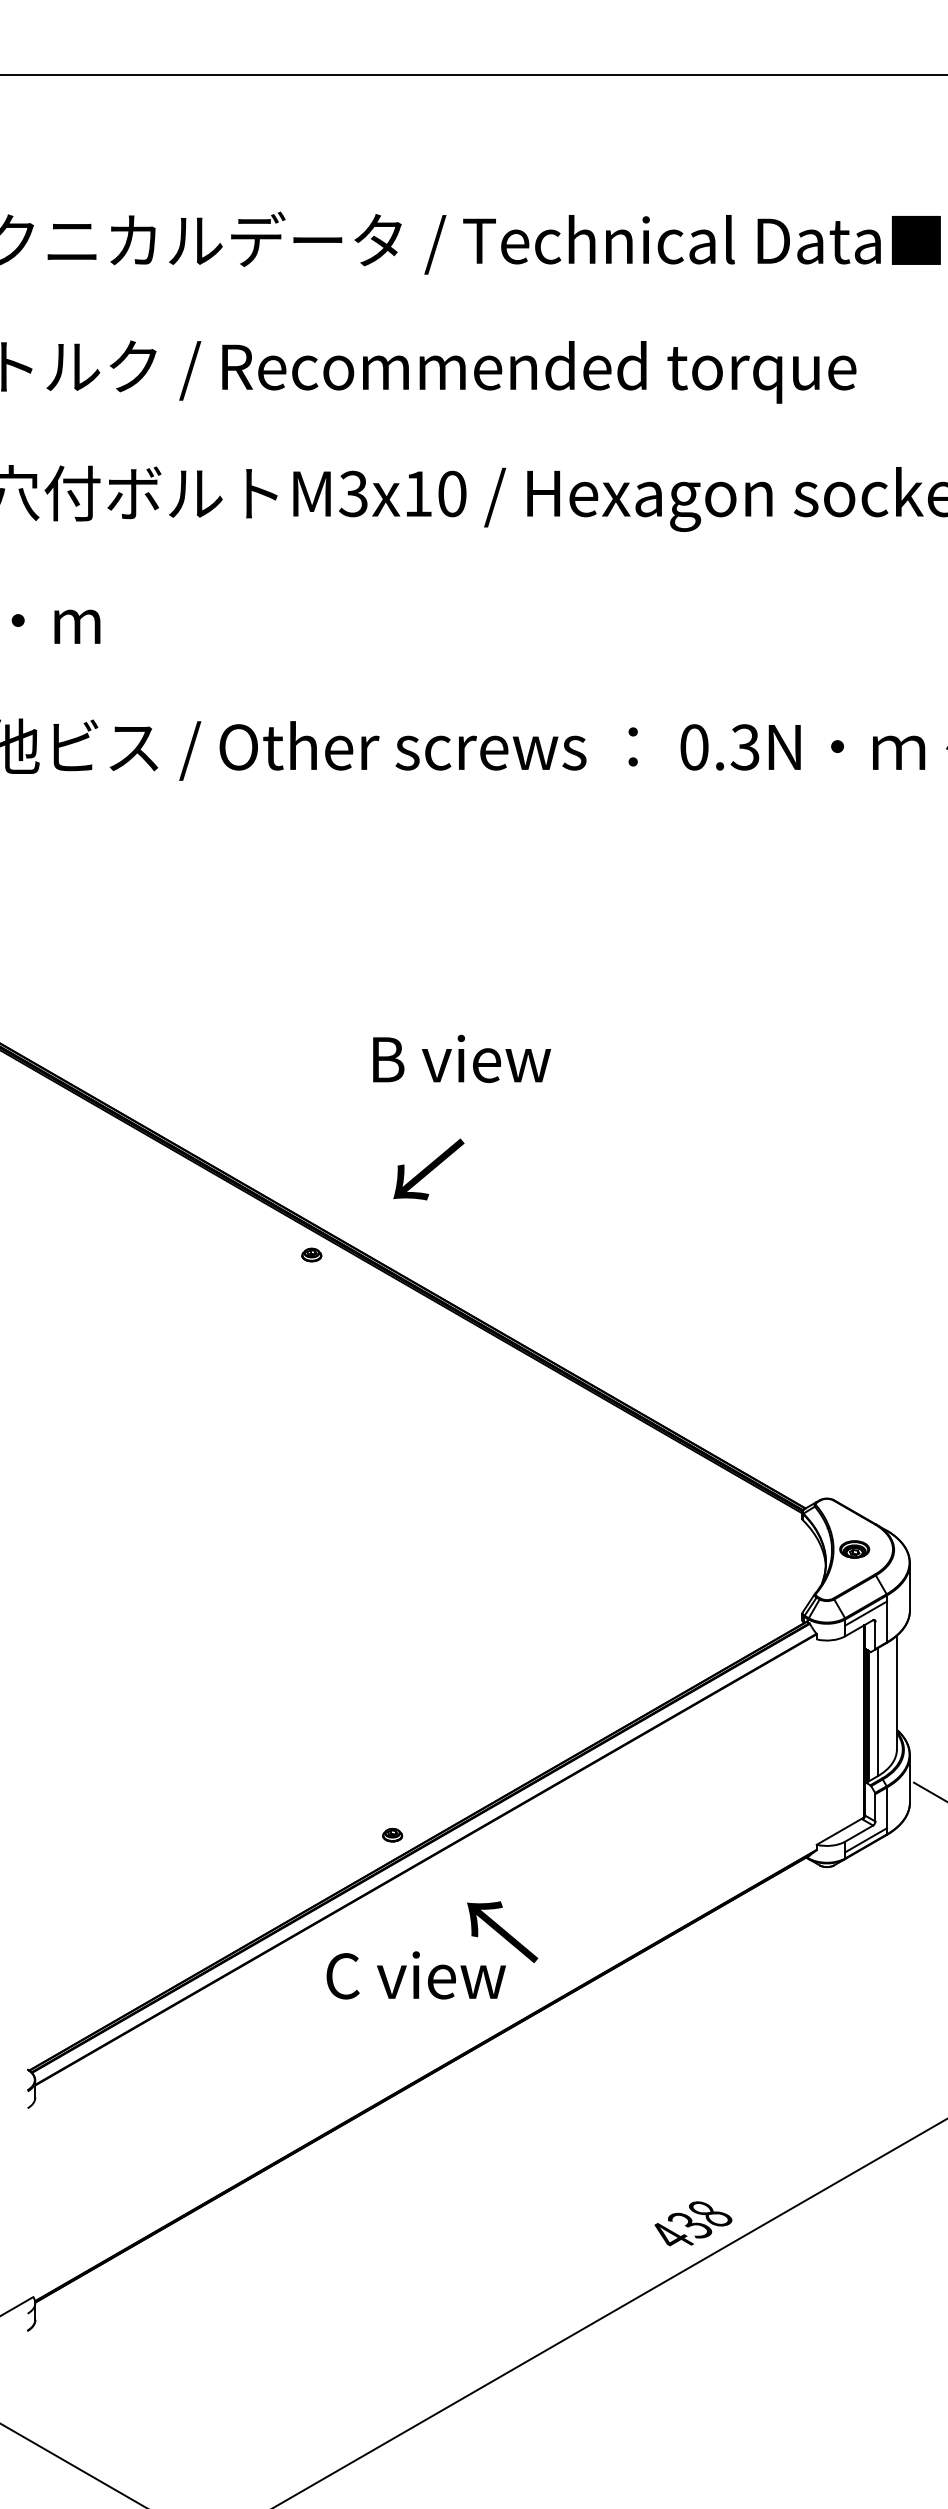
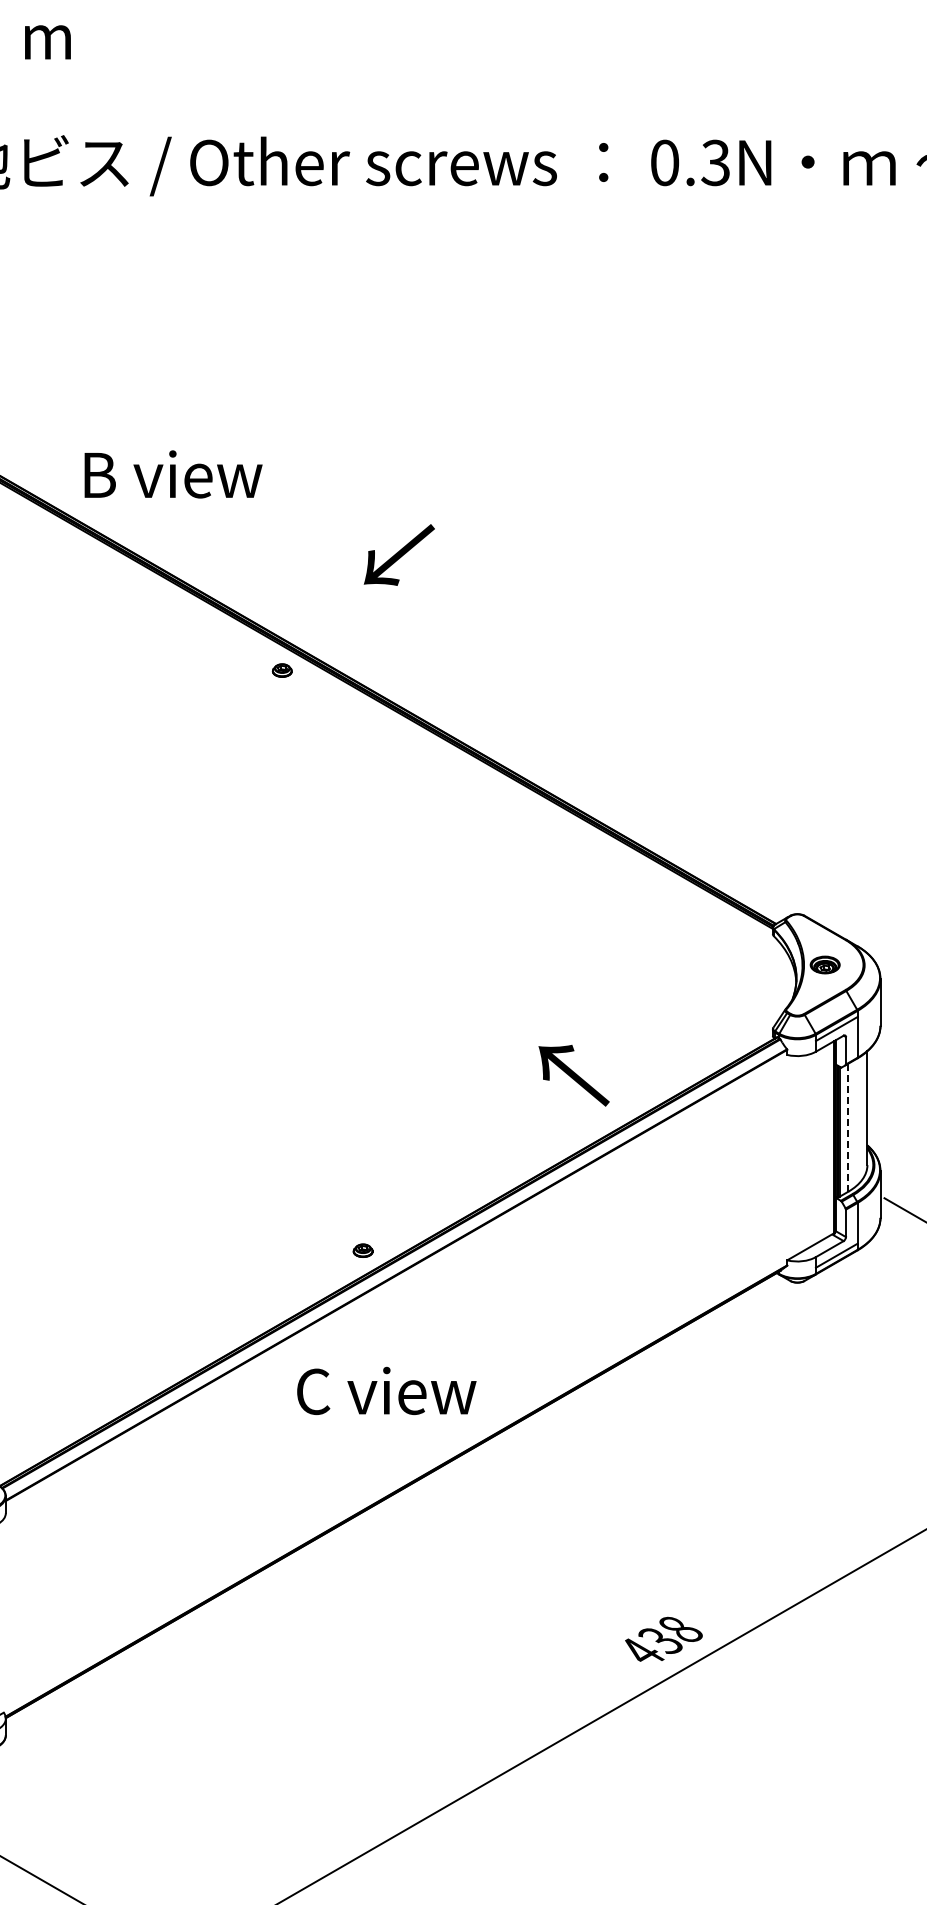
text: (462, 1058) -> (174, 474), moved
text: (428, 1169) -> (399, 555), moved
line: (877, 1712) -> (848, 1128), solid -> dashed
text: (502, 1932) -> (574, 1076), moved

